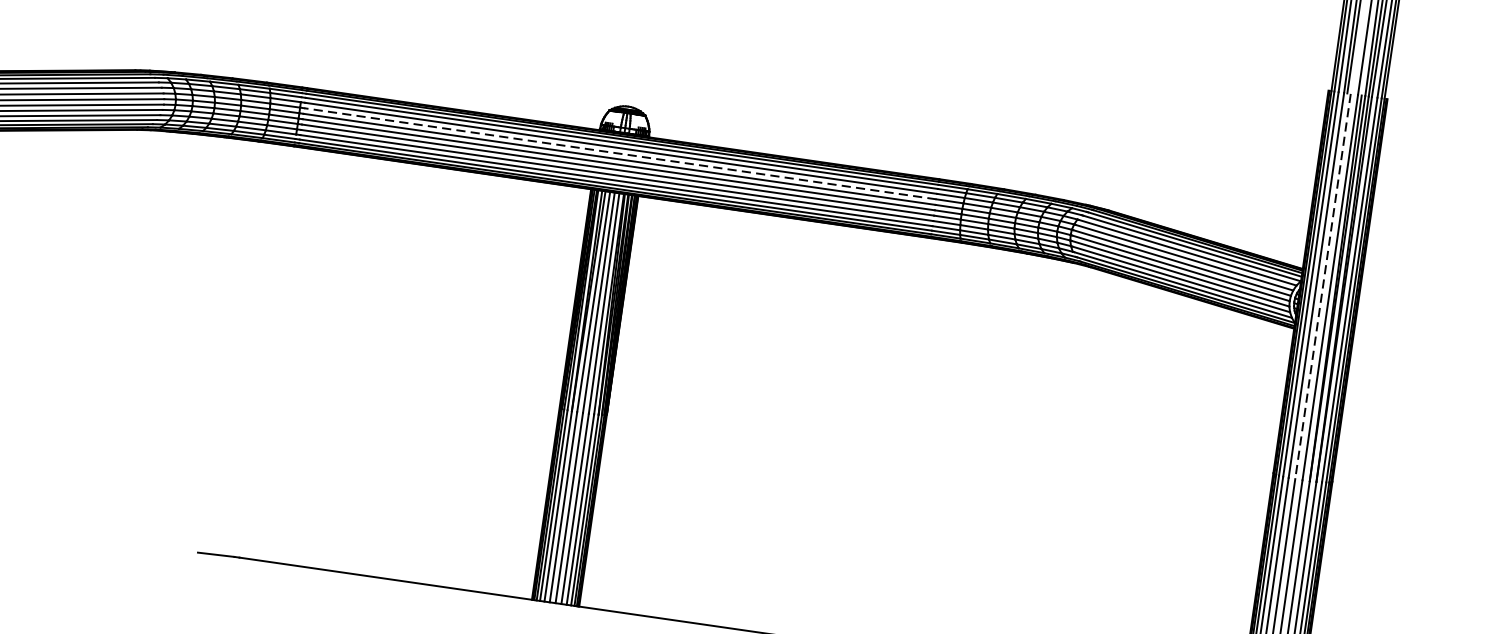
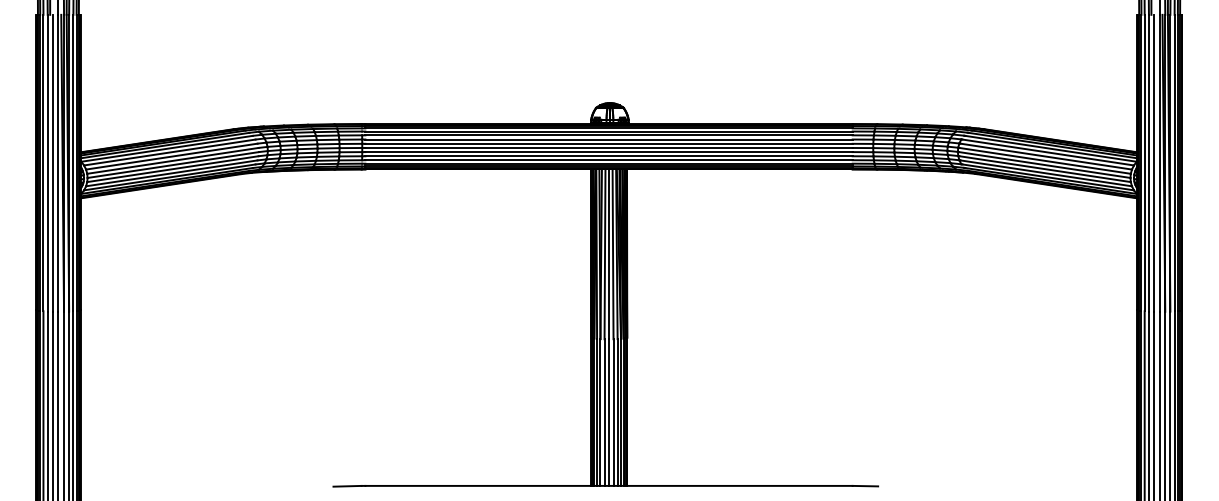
line: (620, 153) -> (609, 139), dashed -> solid
line: (1323, 286) -> (1154, 163), dashed -> solid

